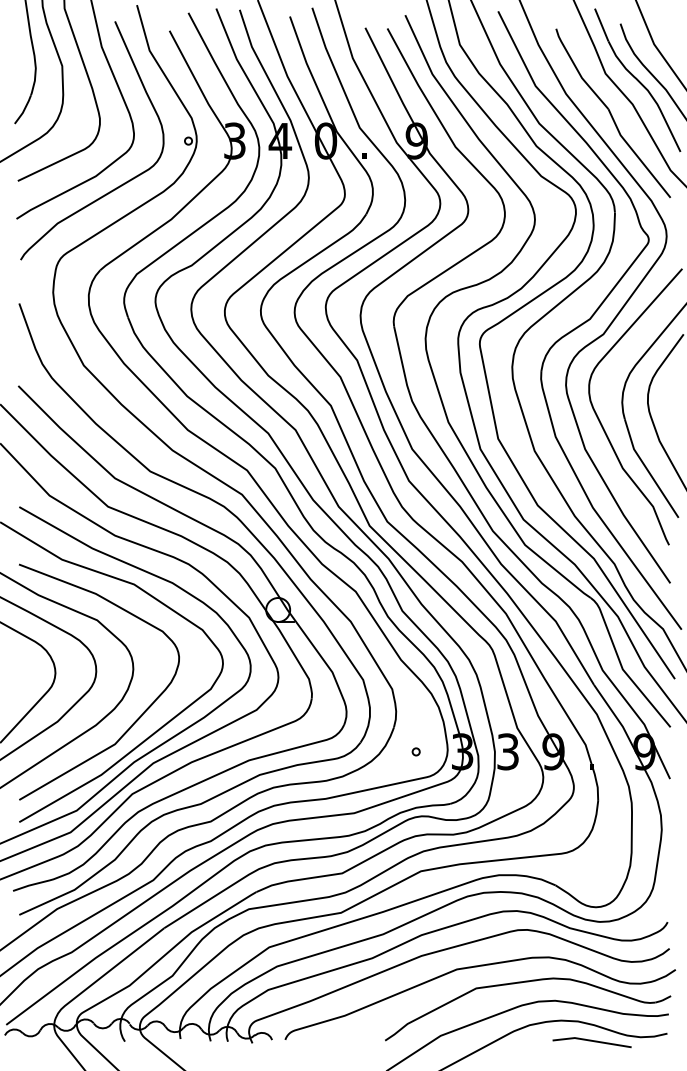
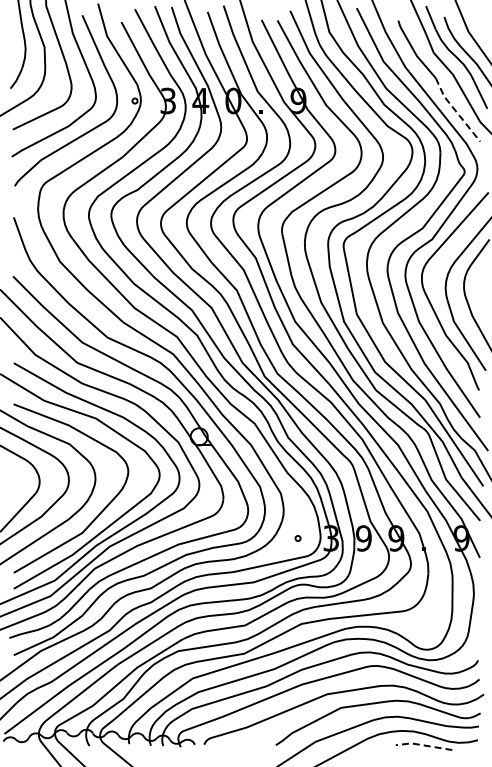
line: (636, 154) -> (455, 110), solid -> dashed
text: (507, 751) -> (363, 538), 3 -> 9
line: (591, 1040) -> (423, 745), solid -> dashed

